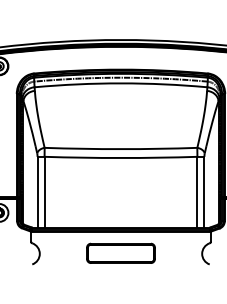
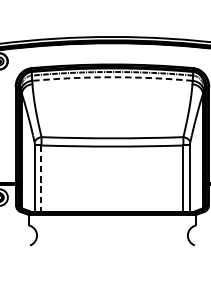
arc: (121, 83) -> (112, 77), solid -> dashed
line: (44, 192) -> (41, 178), solid -> dashed
part: (120, 252) -> (112, 234), removed

